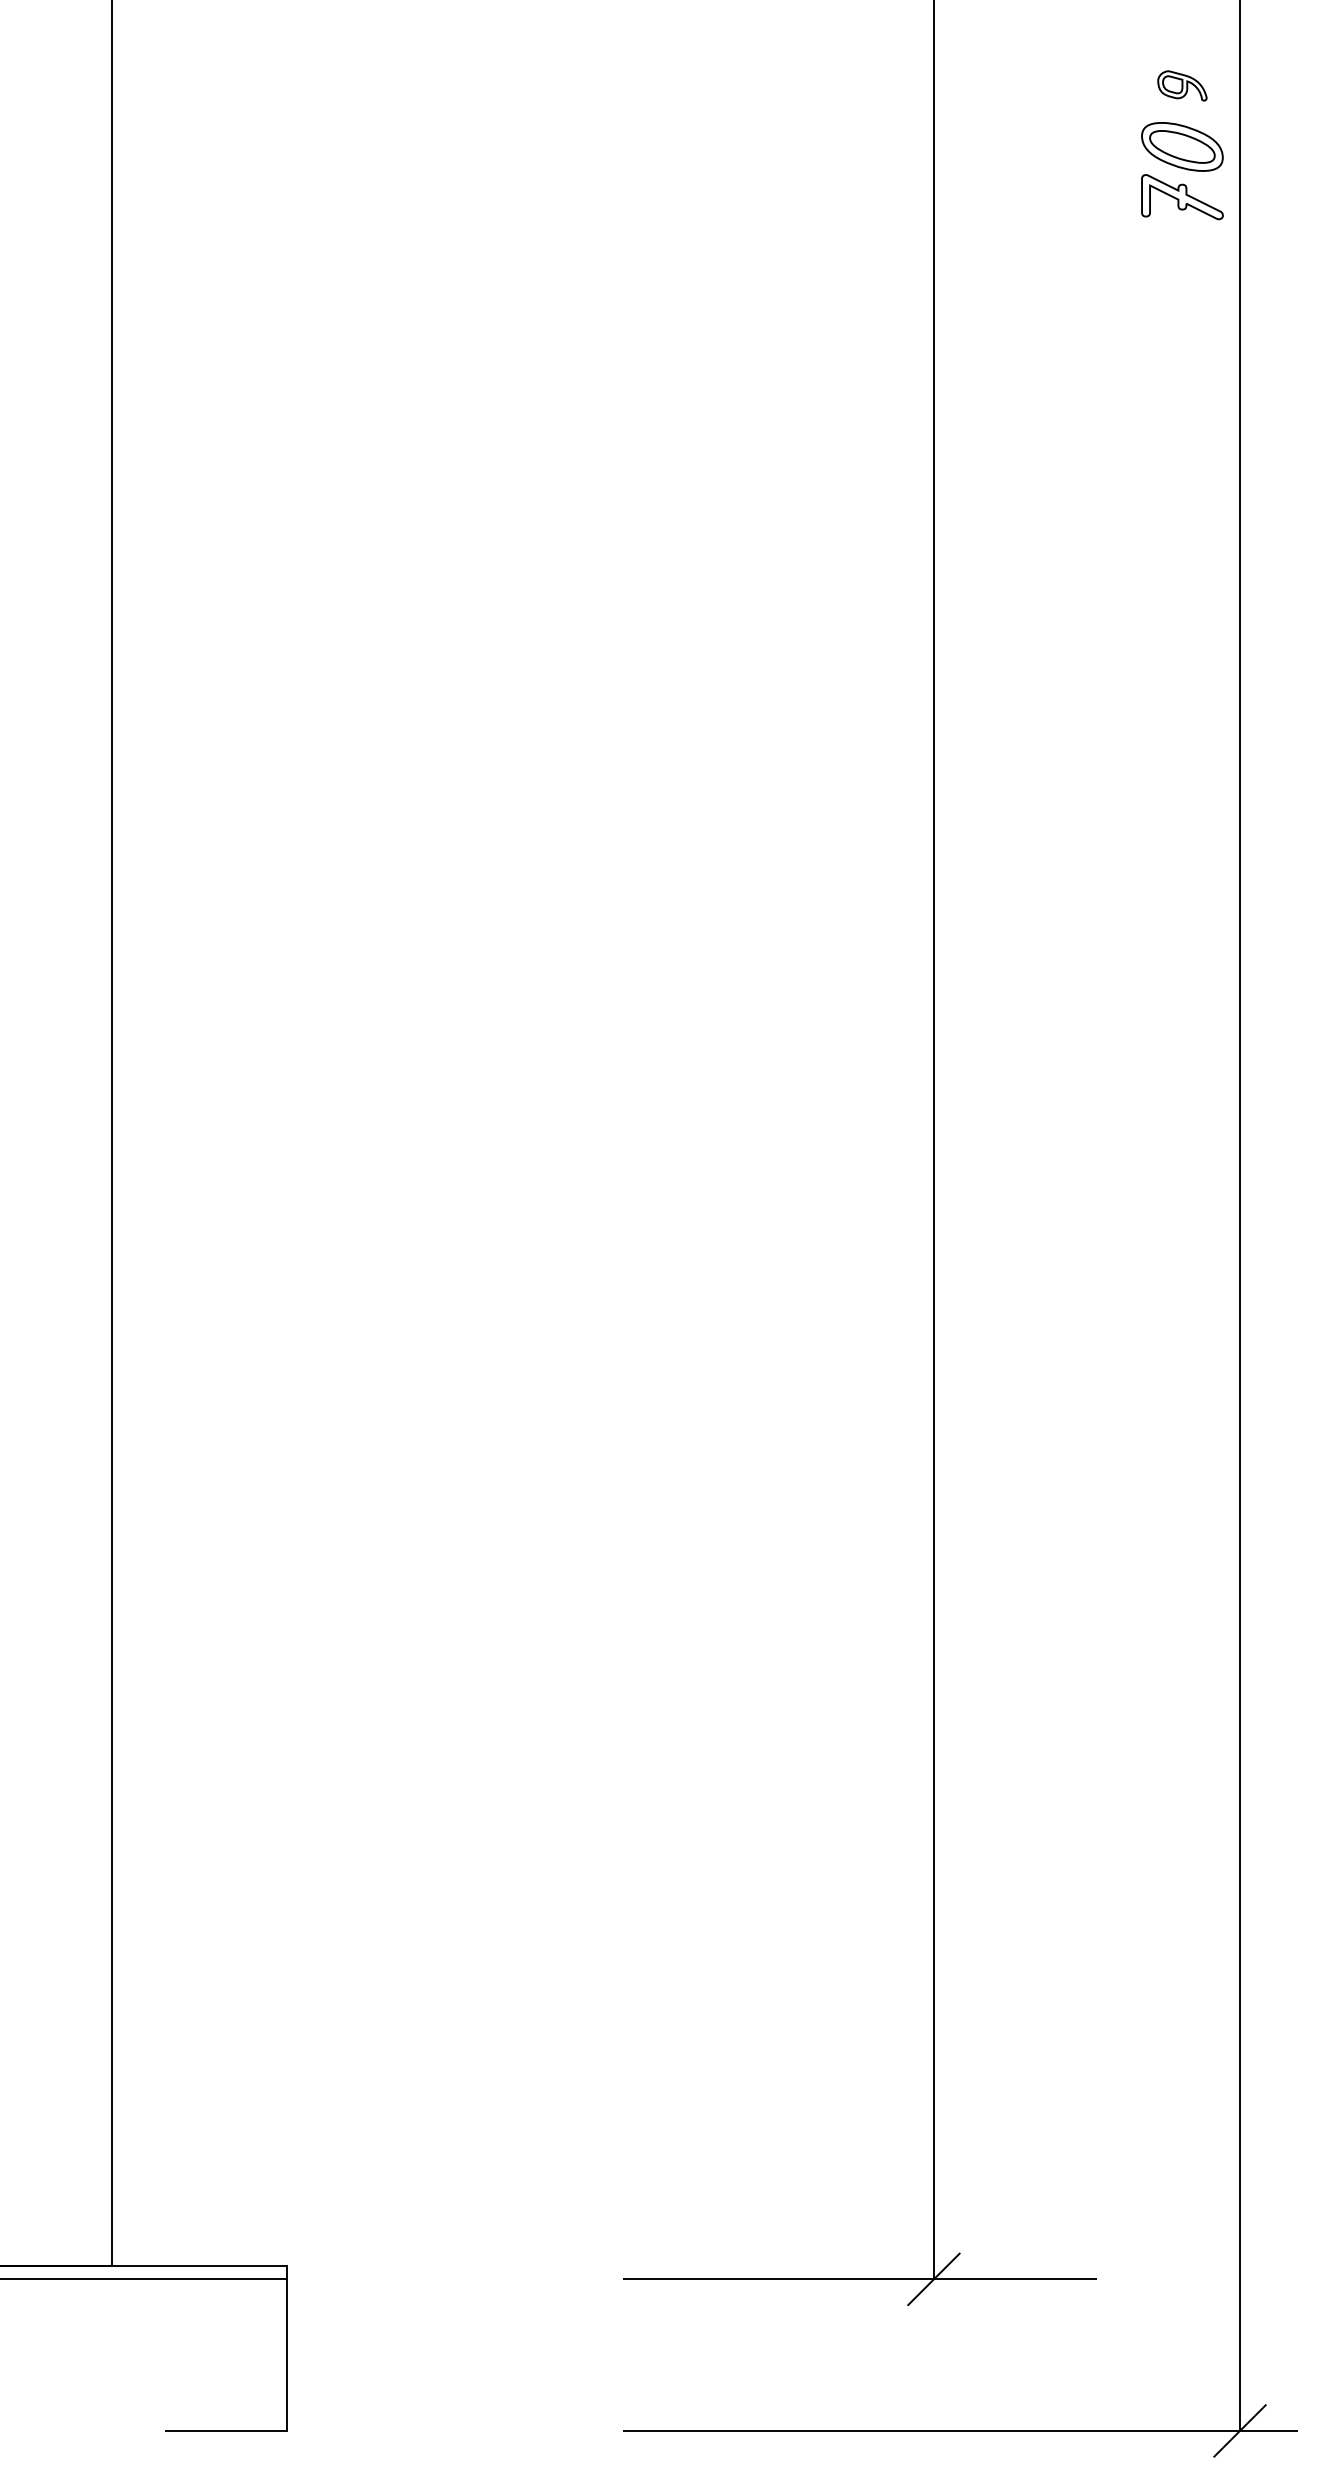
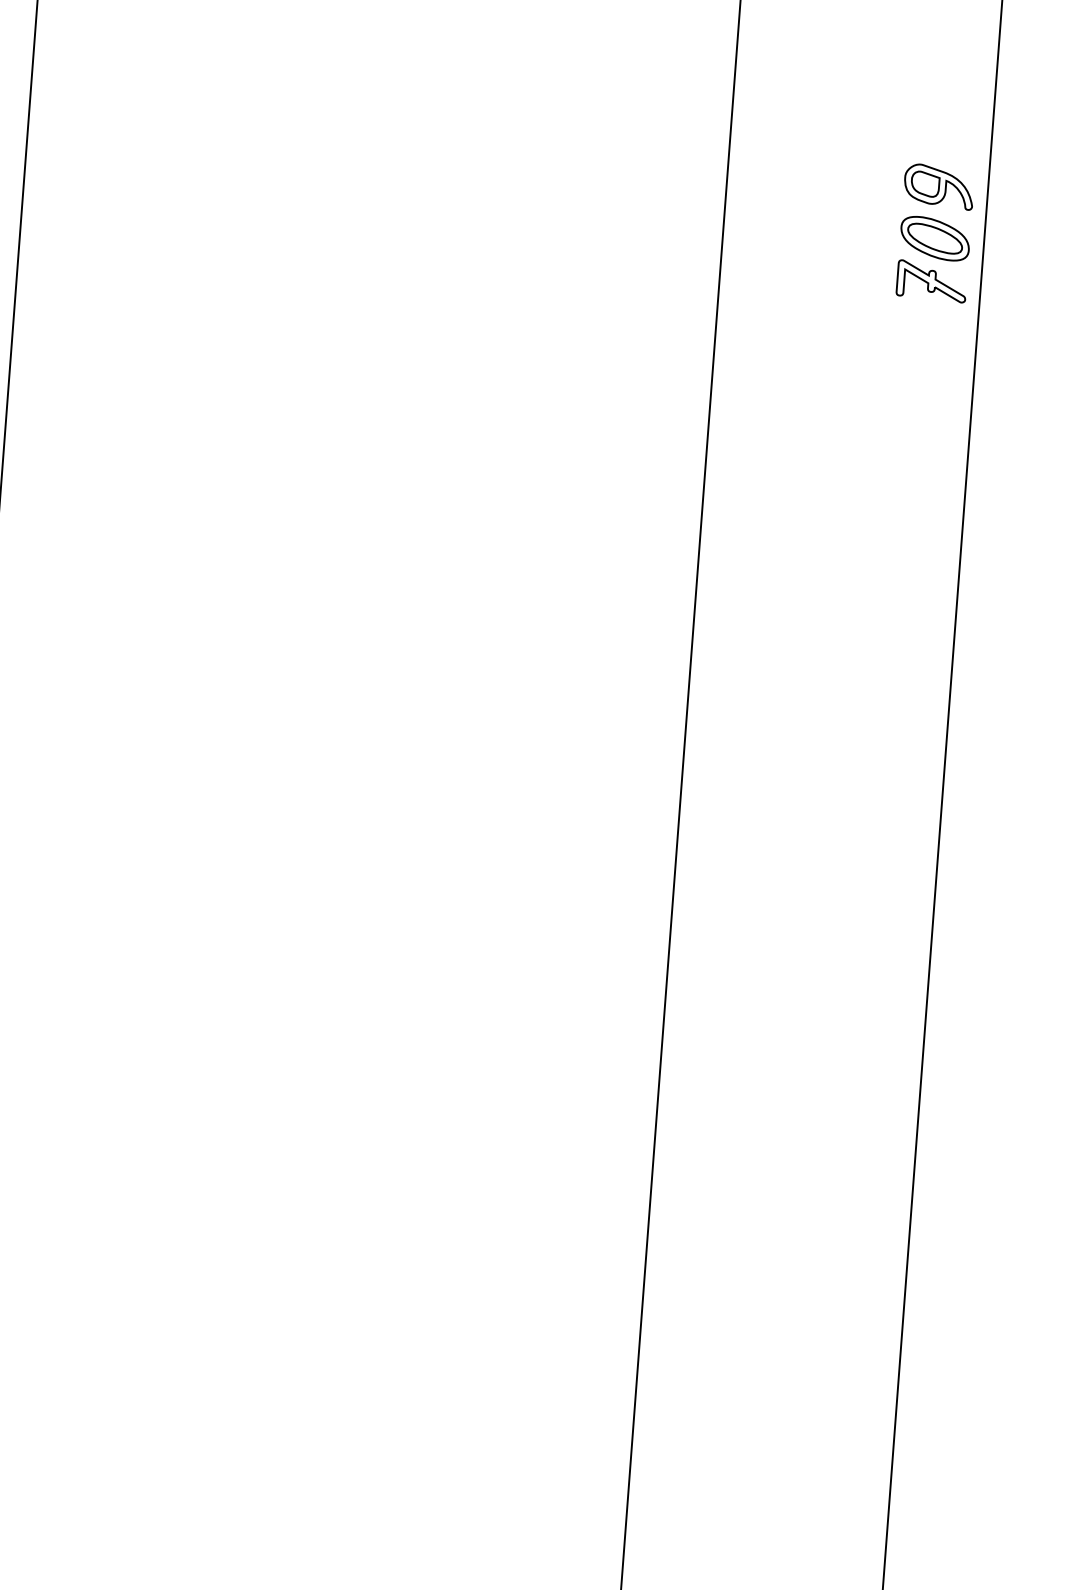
part: (1182, 85) -> (939, 186), size x1.67

